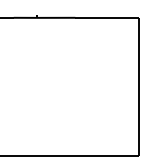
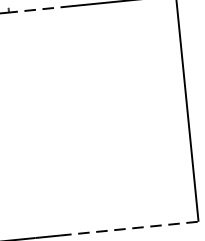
line: (55, 17) -> (39, 8), solid -> dashed
line: (97, 155) -> (130, 228), solid -> dashed

